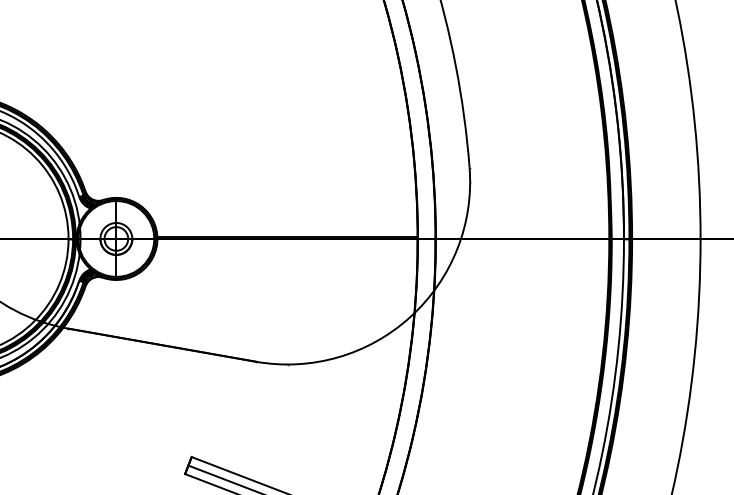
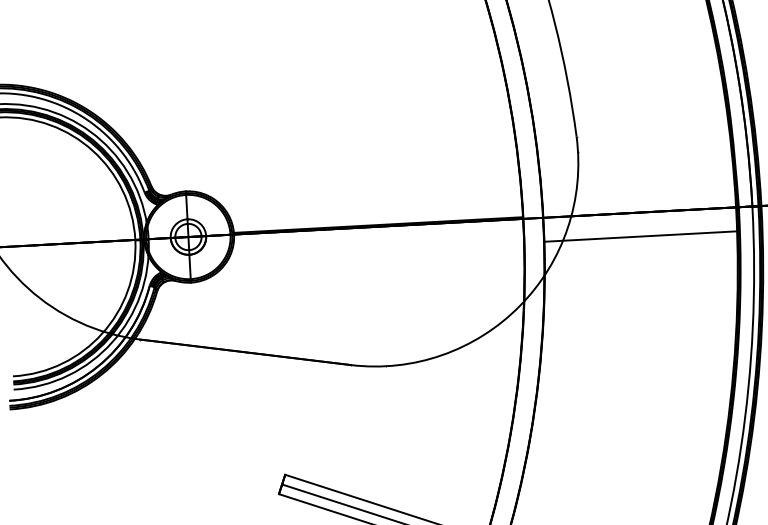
line: (522, 260) -> (640, 236), added

